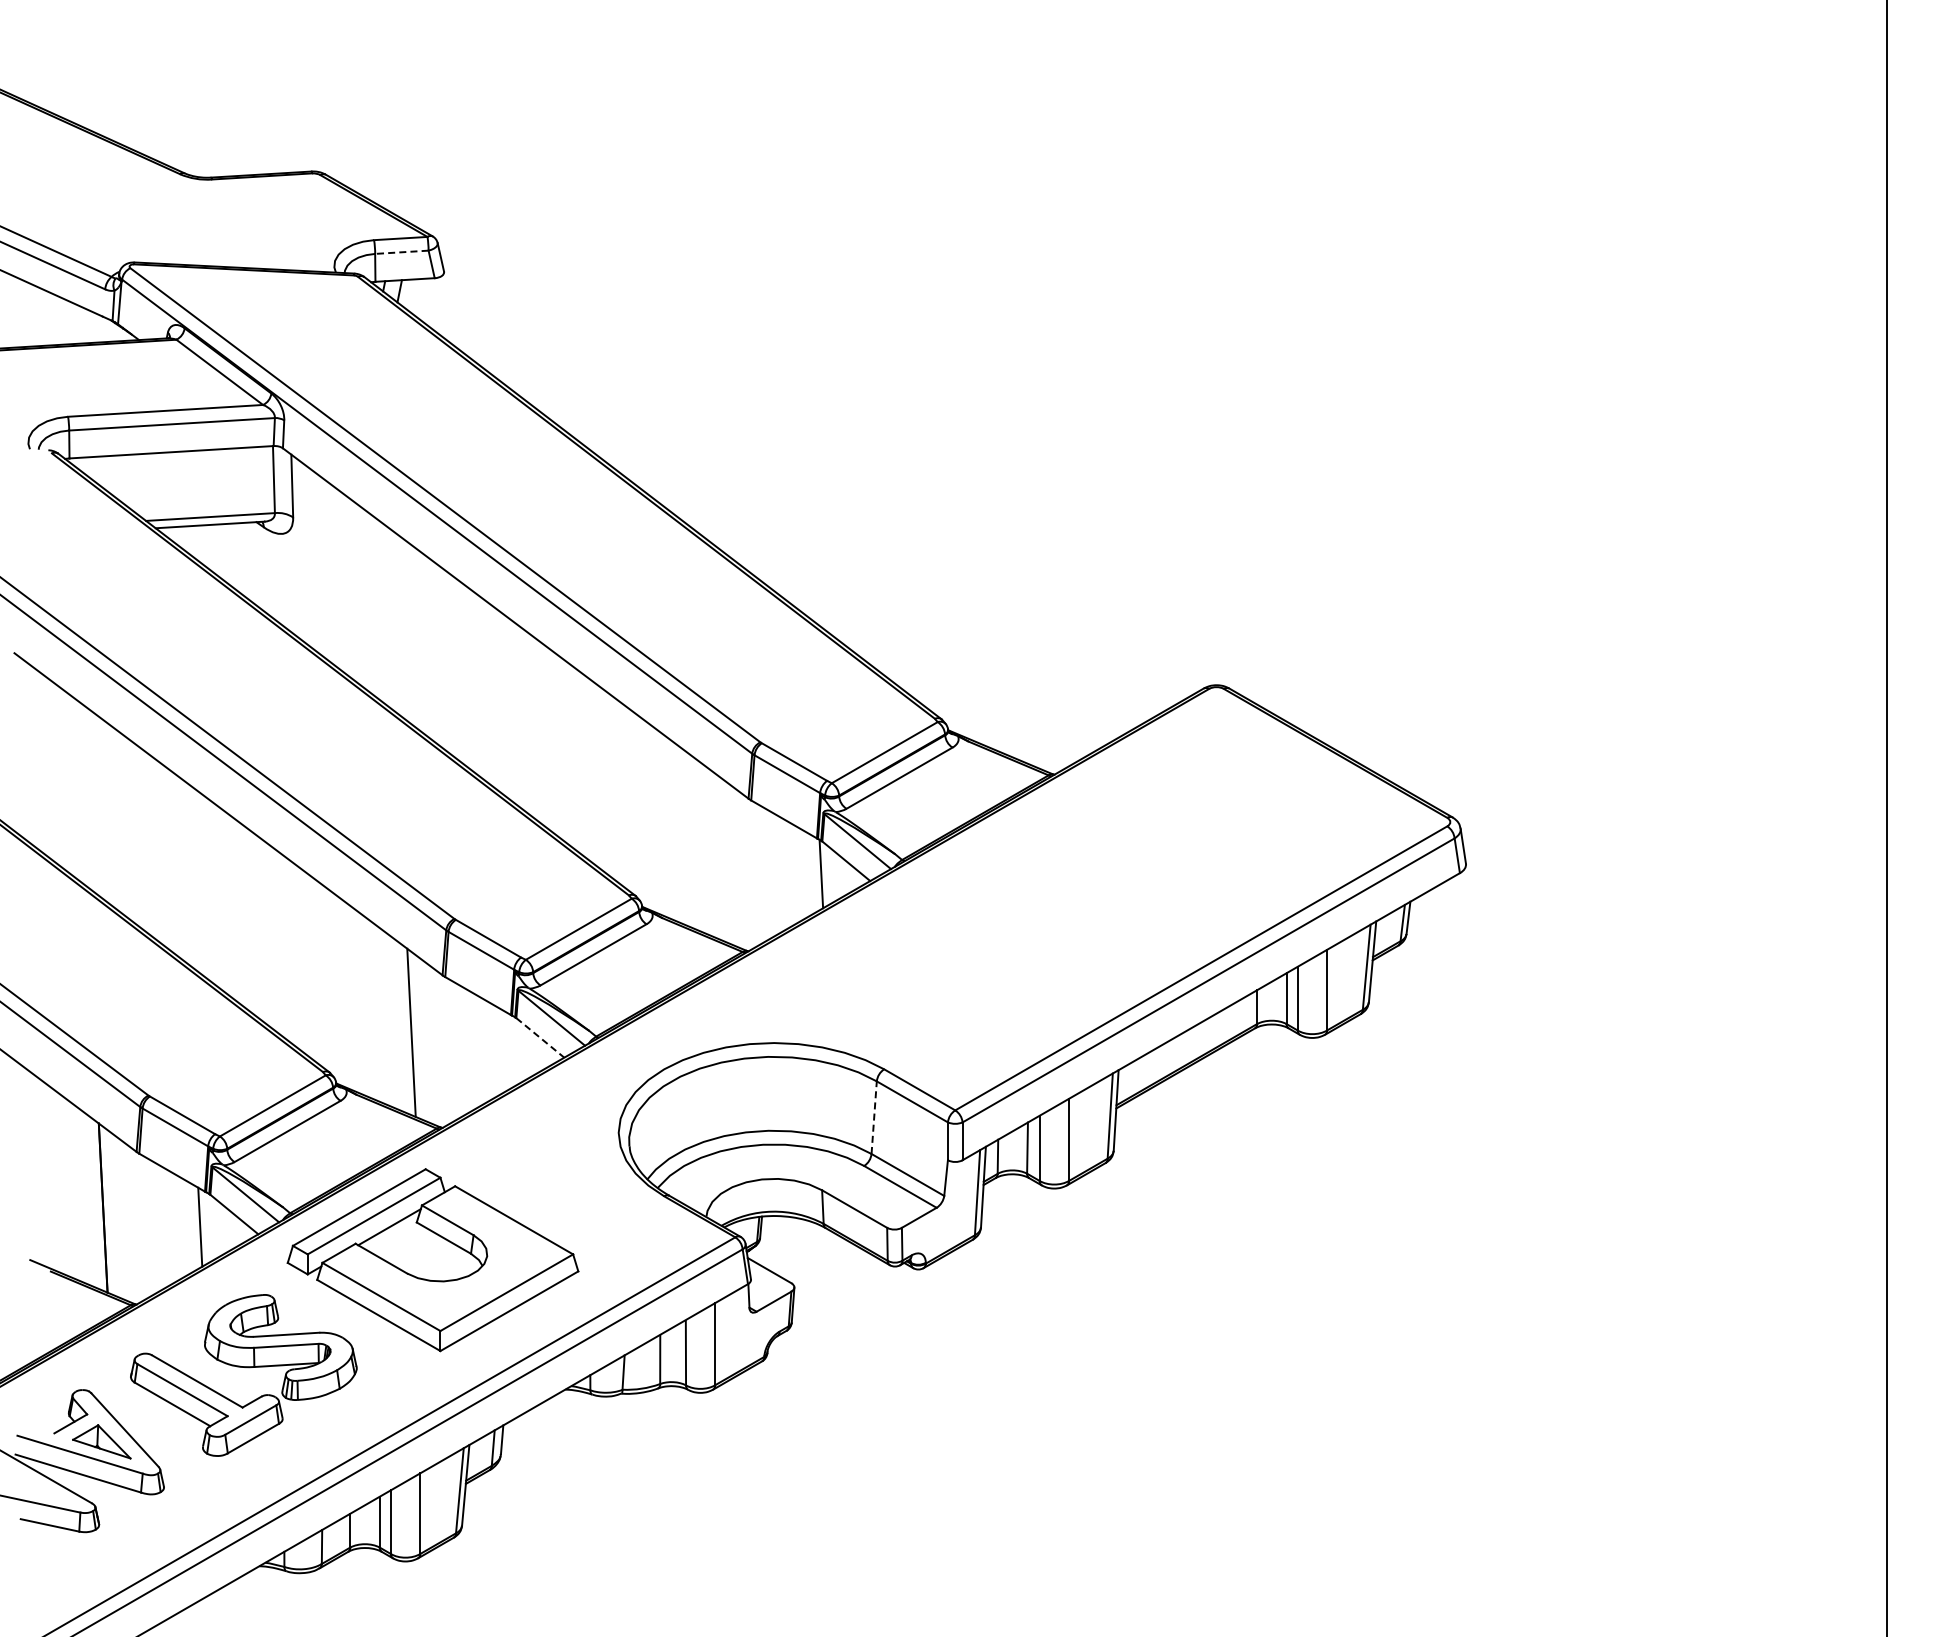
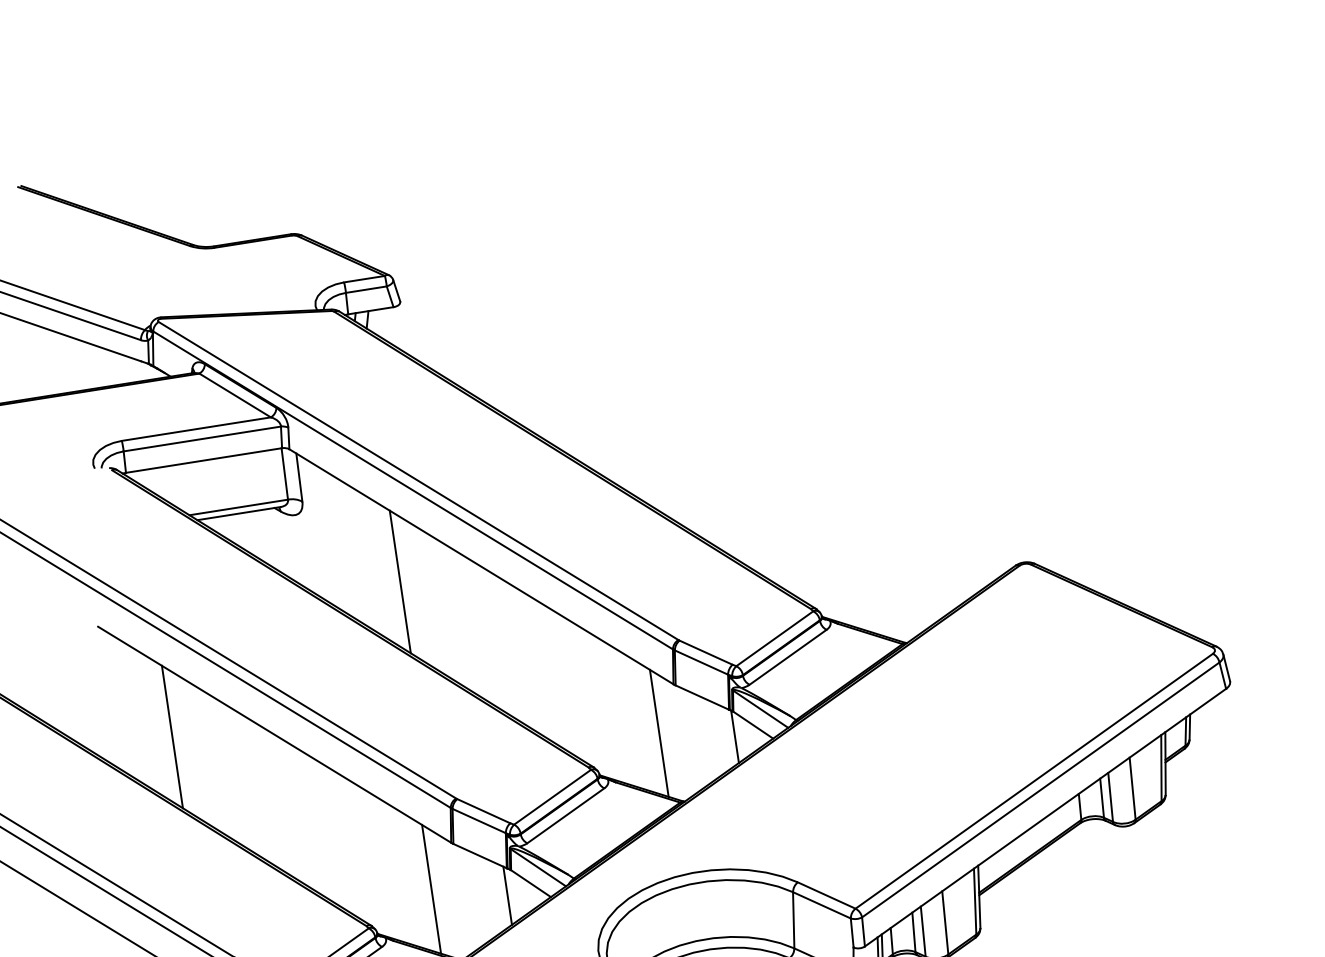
line: (401, 252) -> (366, 289), dashed -> solid
line: (409, 632) -> (400, 581), added
line: (96, 804) -> (172, 737), added
line: (724, 860) -> (659, 733), added
line: (540, 1038) -> (531, 884), dashed -> solid
line: (508, 1050) -> (507, 895), added
line: (874, 1117) -> (793, 920), dashed -> solid

